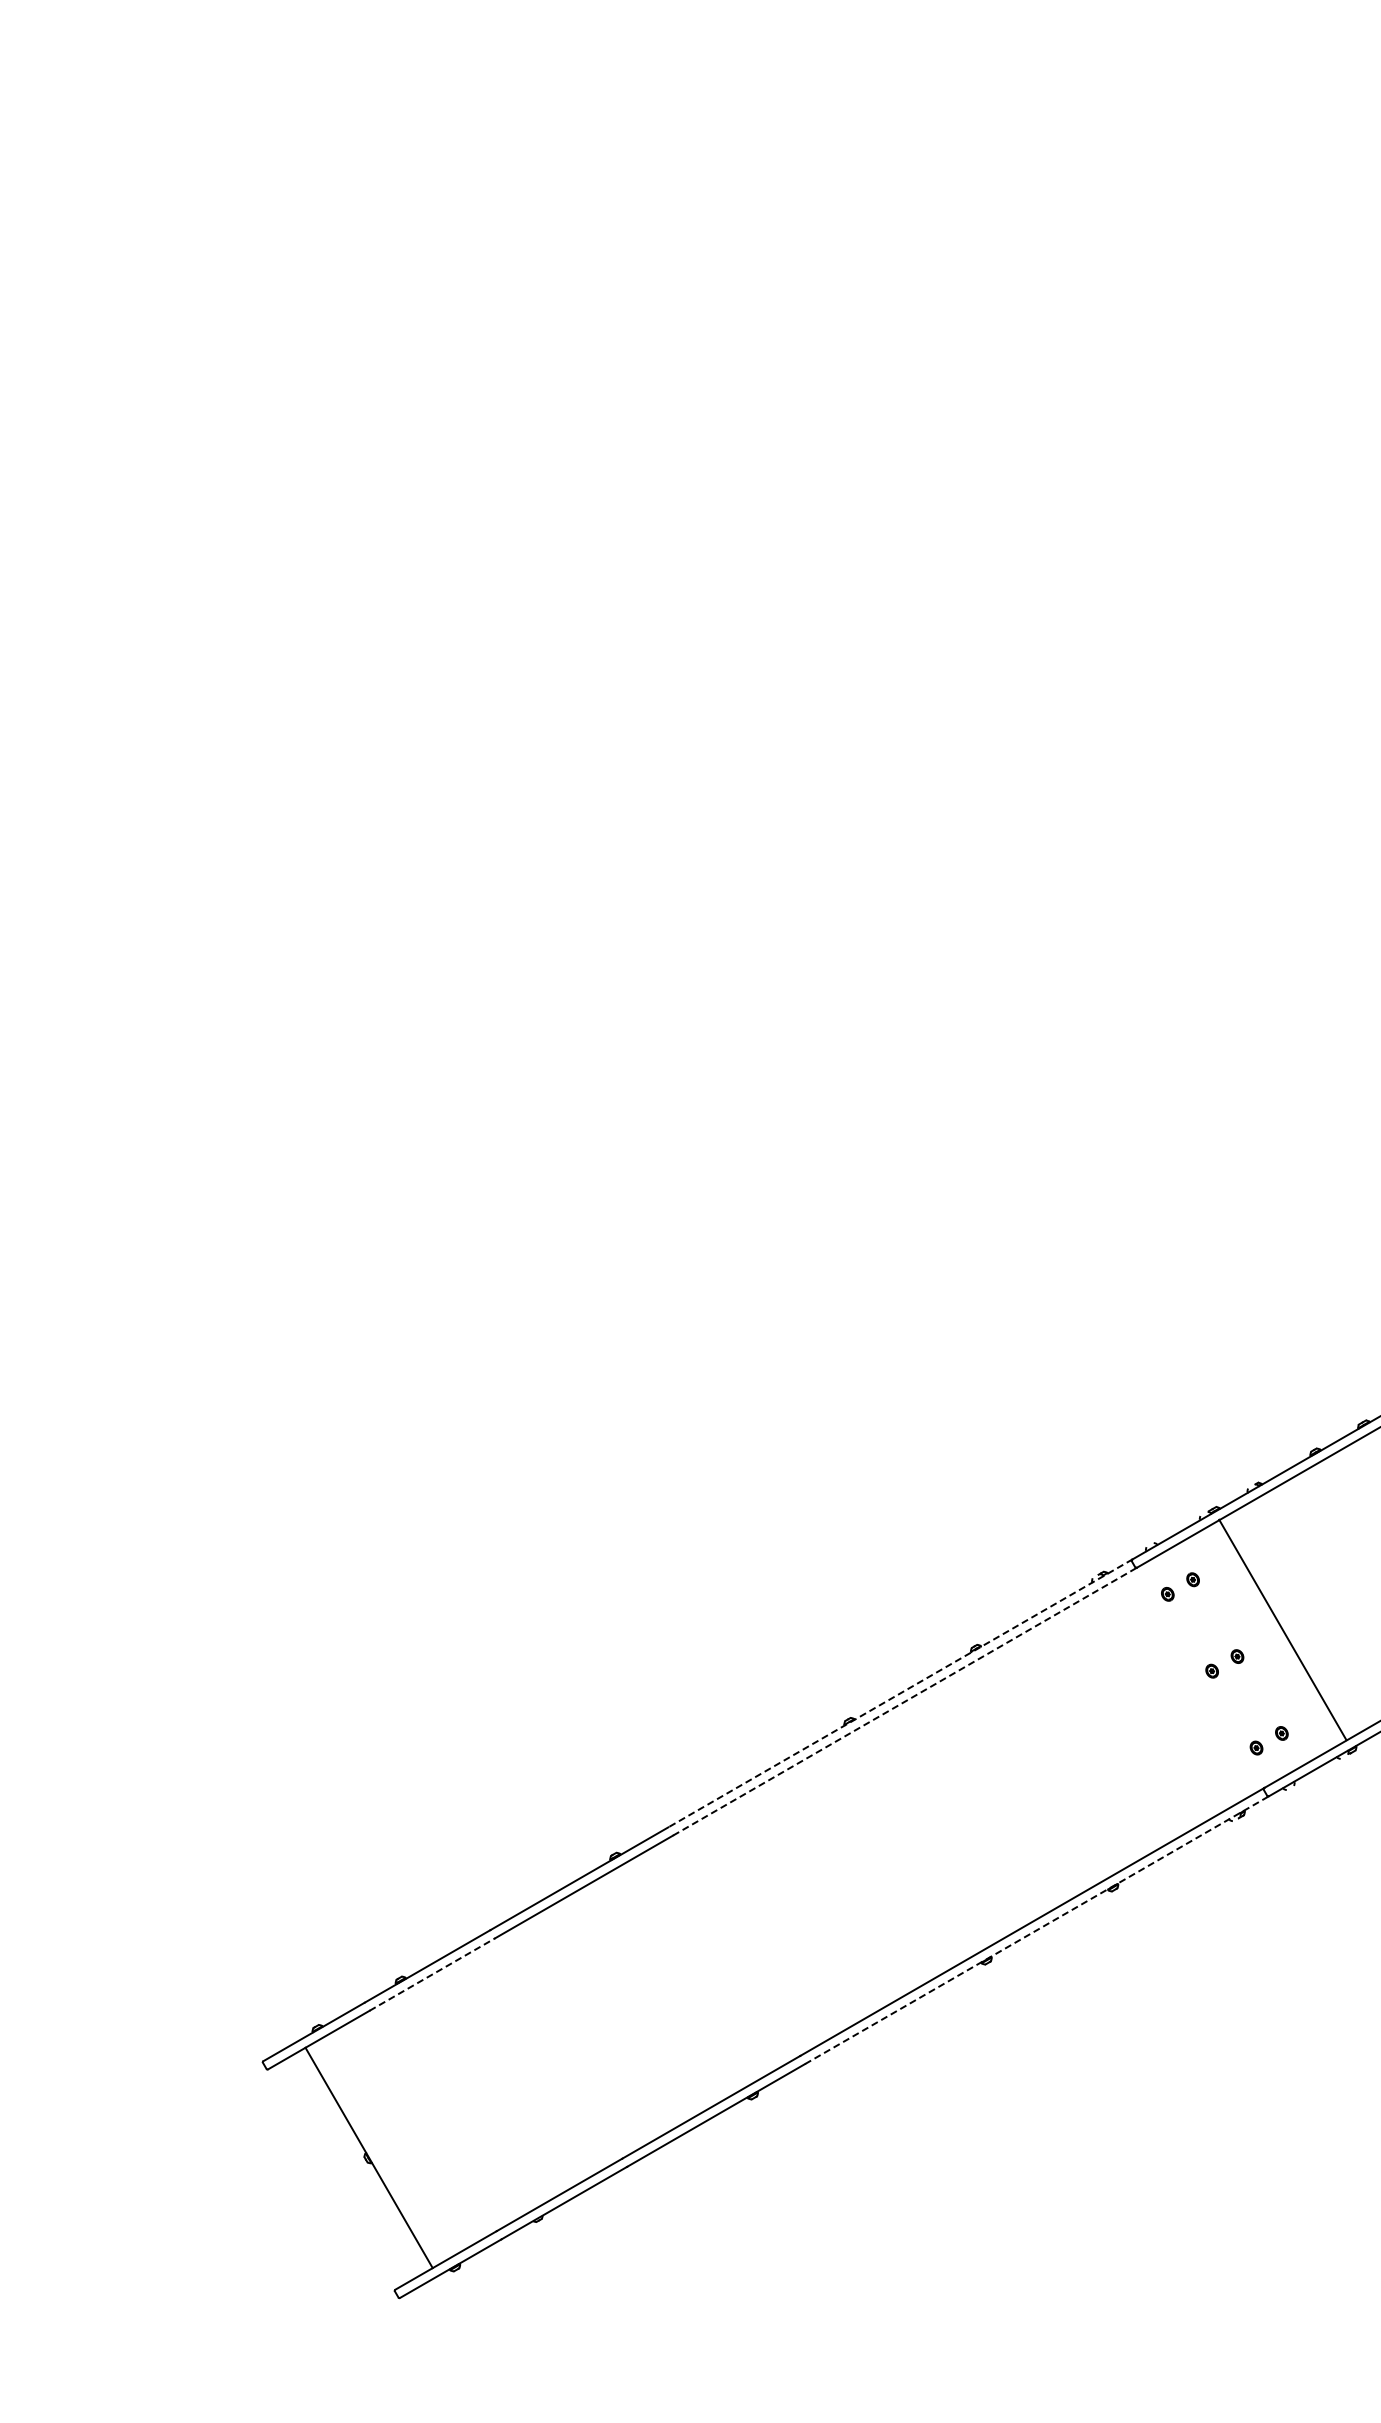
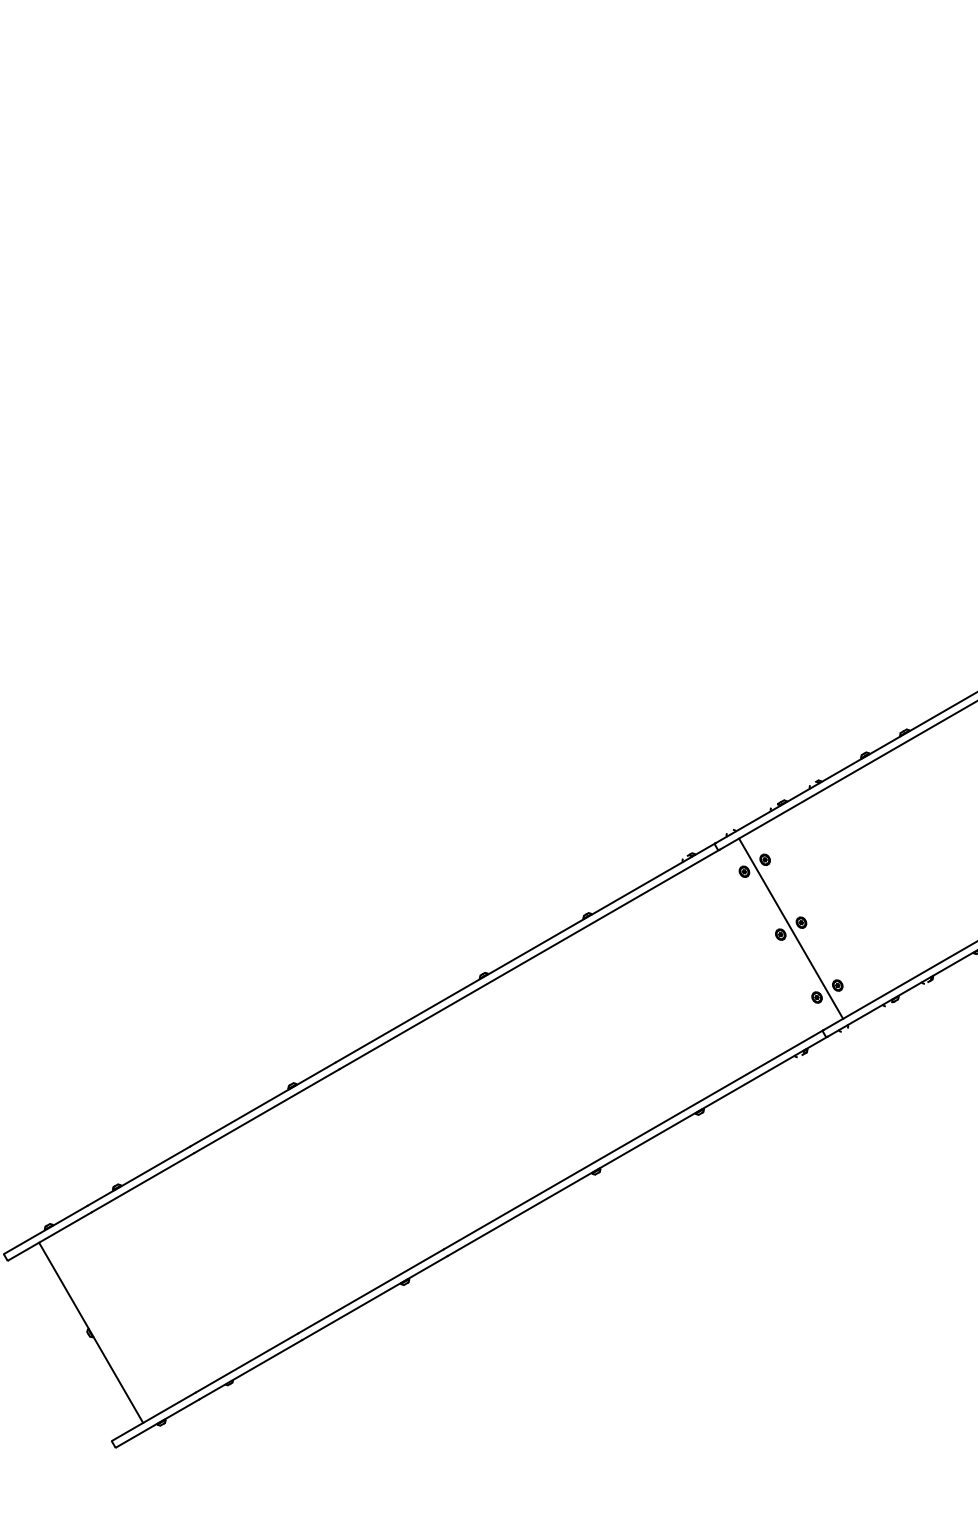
line: (1282, 1629) -> (790, 928), moved
line: (900, 1693) -> (525, 952), dashed -> solid
line: (905, 1701) -> (529, 959), dashed -> solid
line: (1037, 1929) -> (637, 1145), dashed -> solid
line: (432, 1974) -> (142, 1182), dashed -> solid

